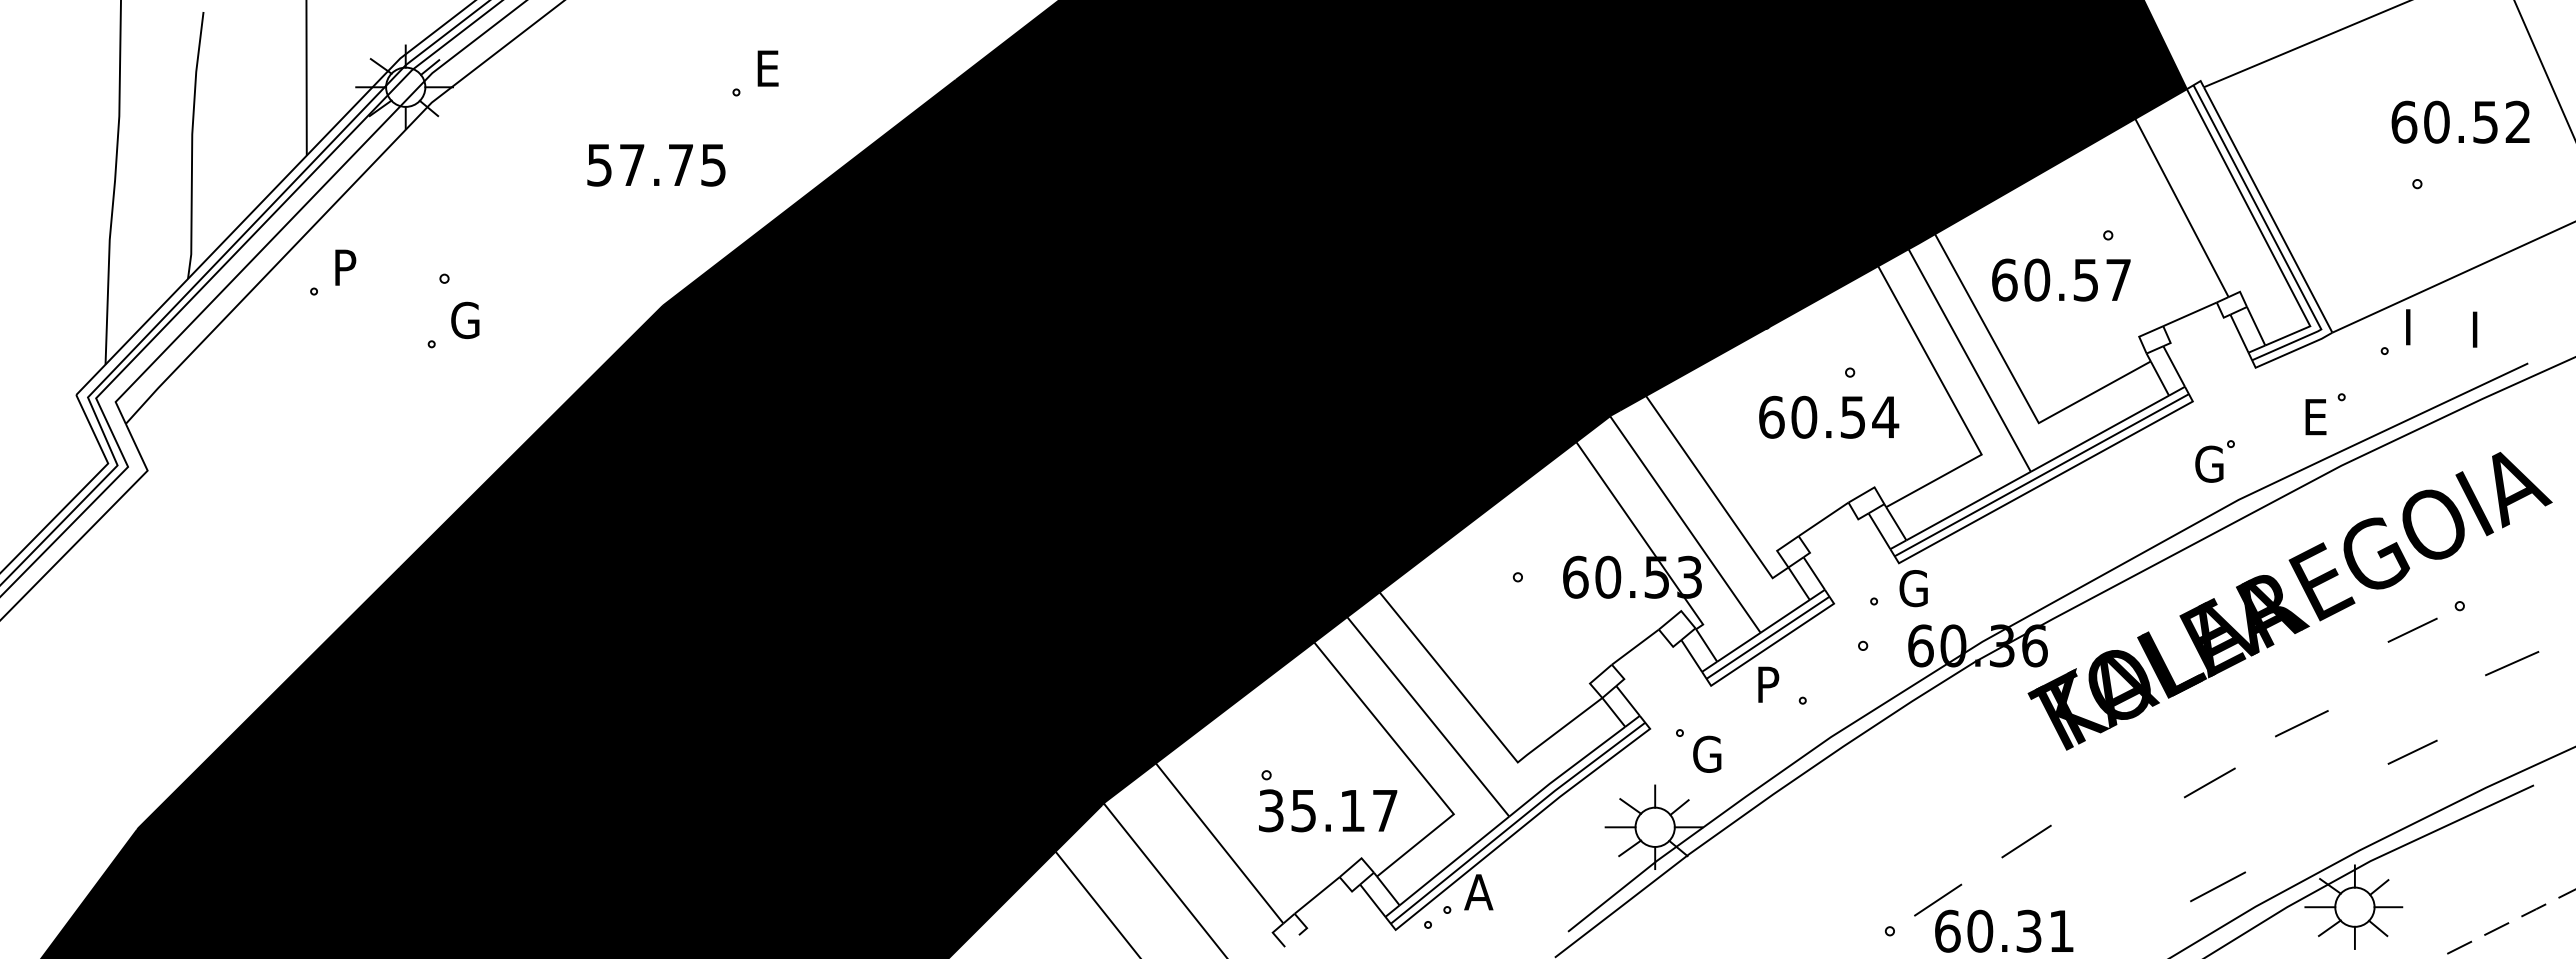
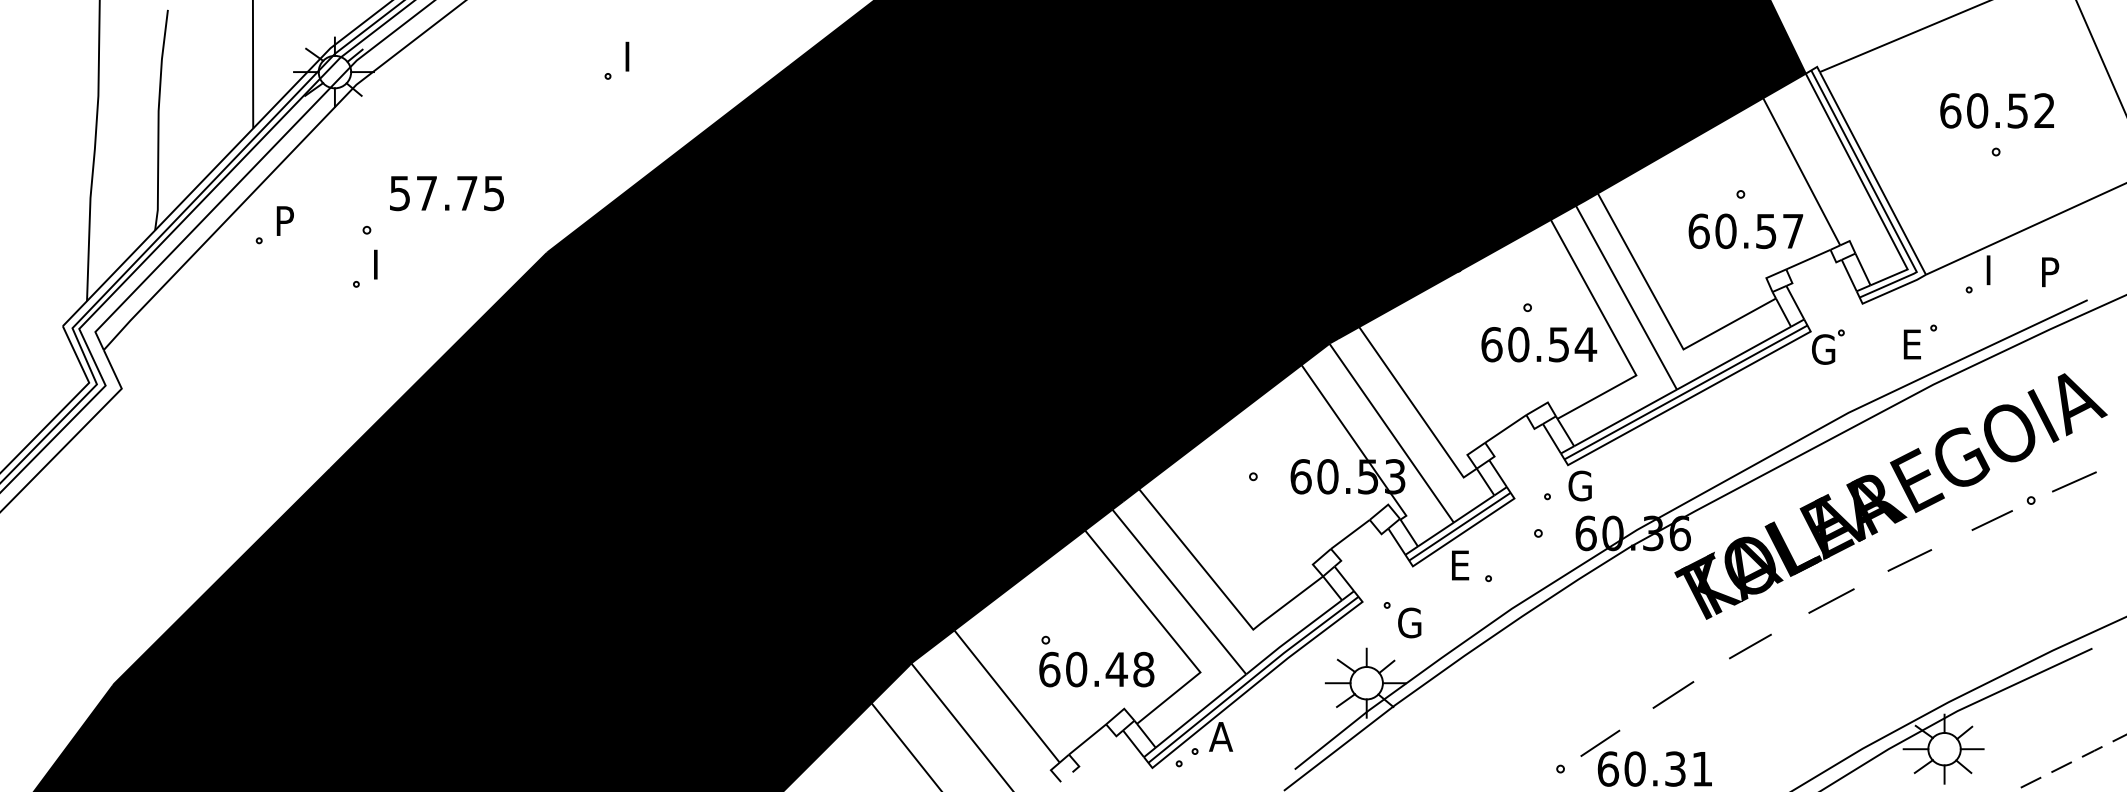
text: (770, 68) -> (636, 56), E -> I
text: (2460, 121) -> (1997, 110), moved
text: (656, 165) -> (447, 193), moved
text: (2061, 279) -> (1746, 230), moved
text: (465, 320) -> (384, 264), G -> I
text: (2485, 322) -> (2052, 266), I -> P
text: (1829, 416) -> (1539, 343), moved
part: (2214, 461) -> (1827, 347), moved
line: (2512, 663) -> (2074, 481), moved
text: (1770, 684) -> (1461, 565), P -> E
line: (2301, 723) -> (1909, 560), moved
line: (2412, 751) -> (1992, 620), removed
line: (2209, 782) -> (1750, 646), moved
text: (1328, 810) -> (1096, 669), 35.17 -> 60.48
line: (2217, 886) -> (1831, 600), moved

